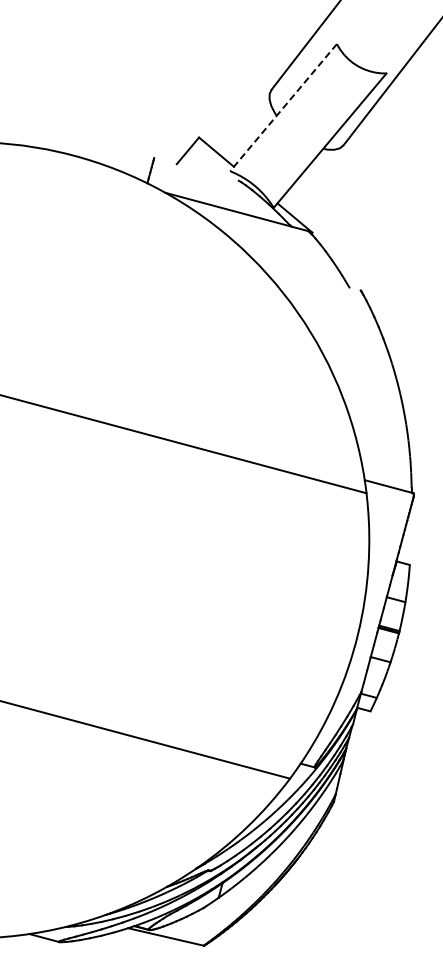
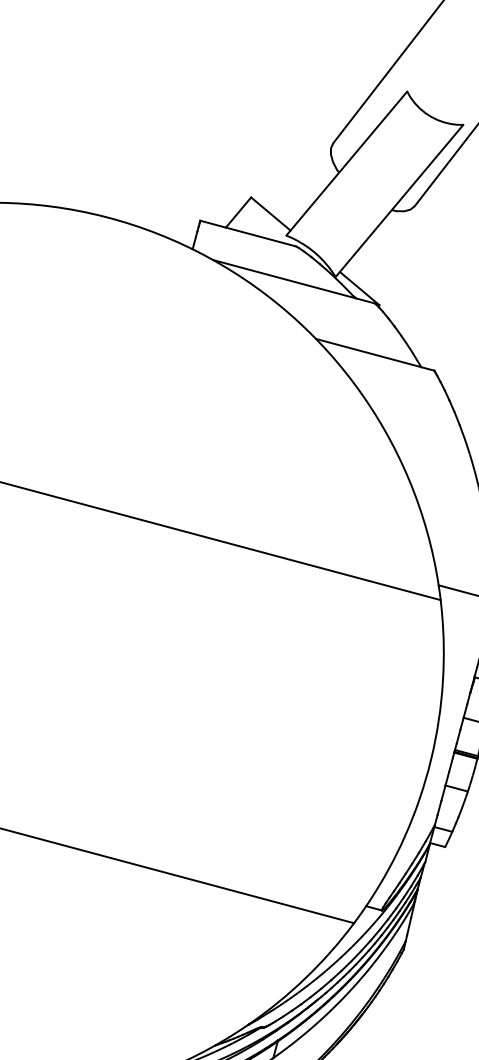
line: (283, 107) -> (346, 163), dashed -> solid
line: (196, 169) -> (248, 233), added
line: (308, 276) -> (374, 354), added

